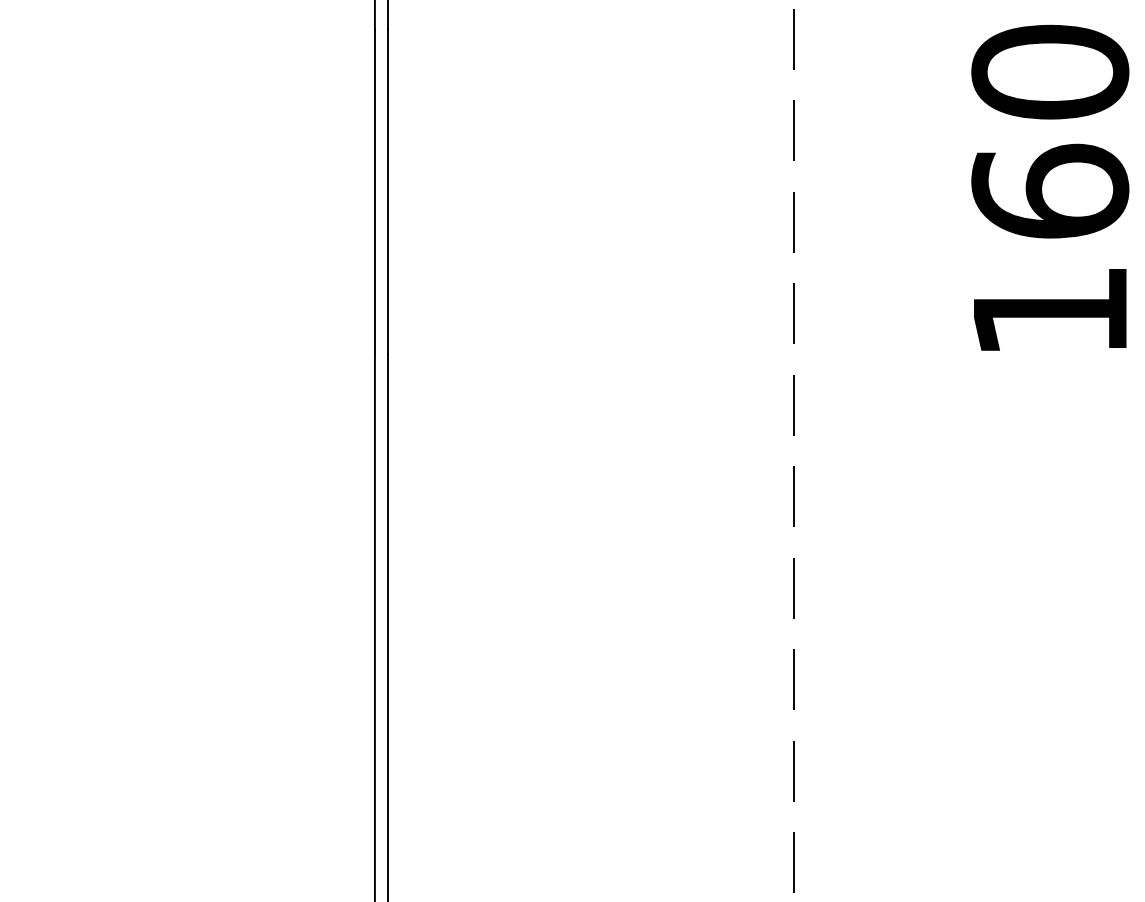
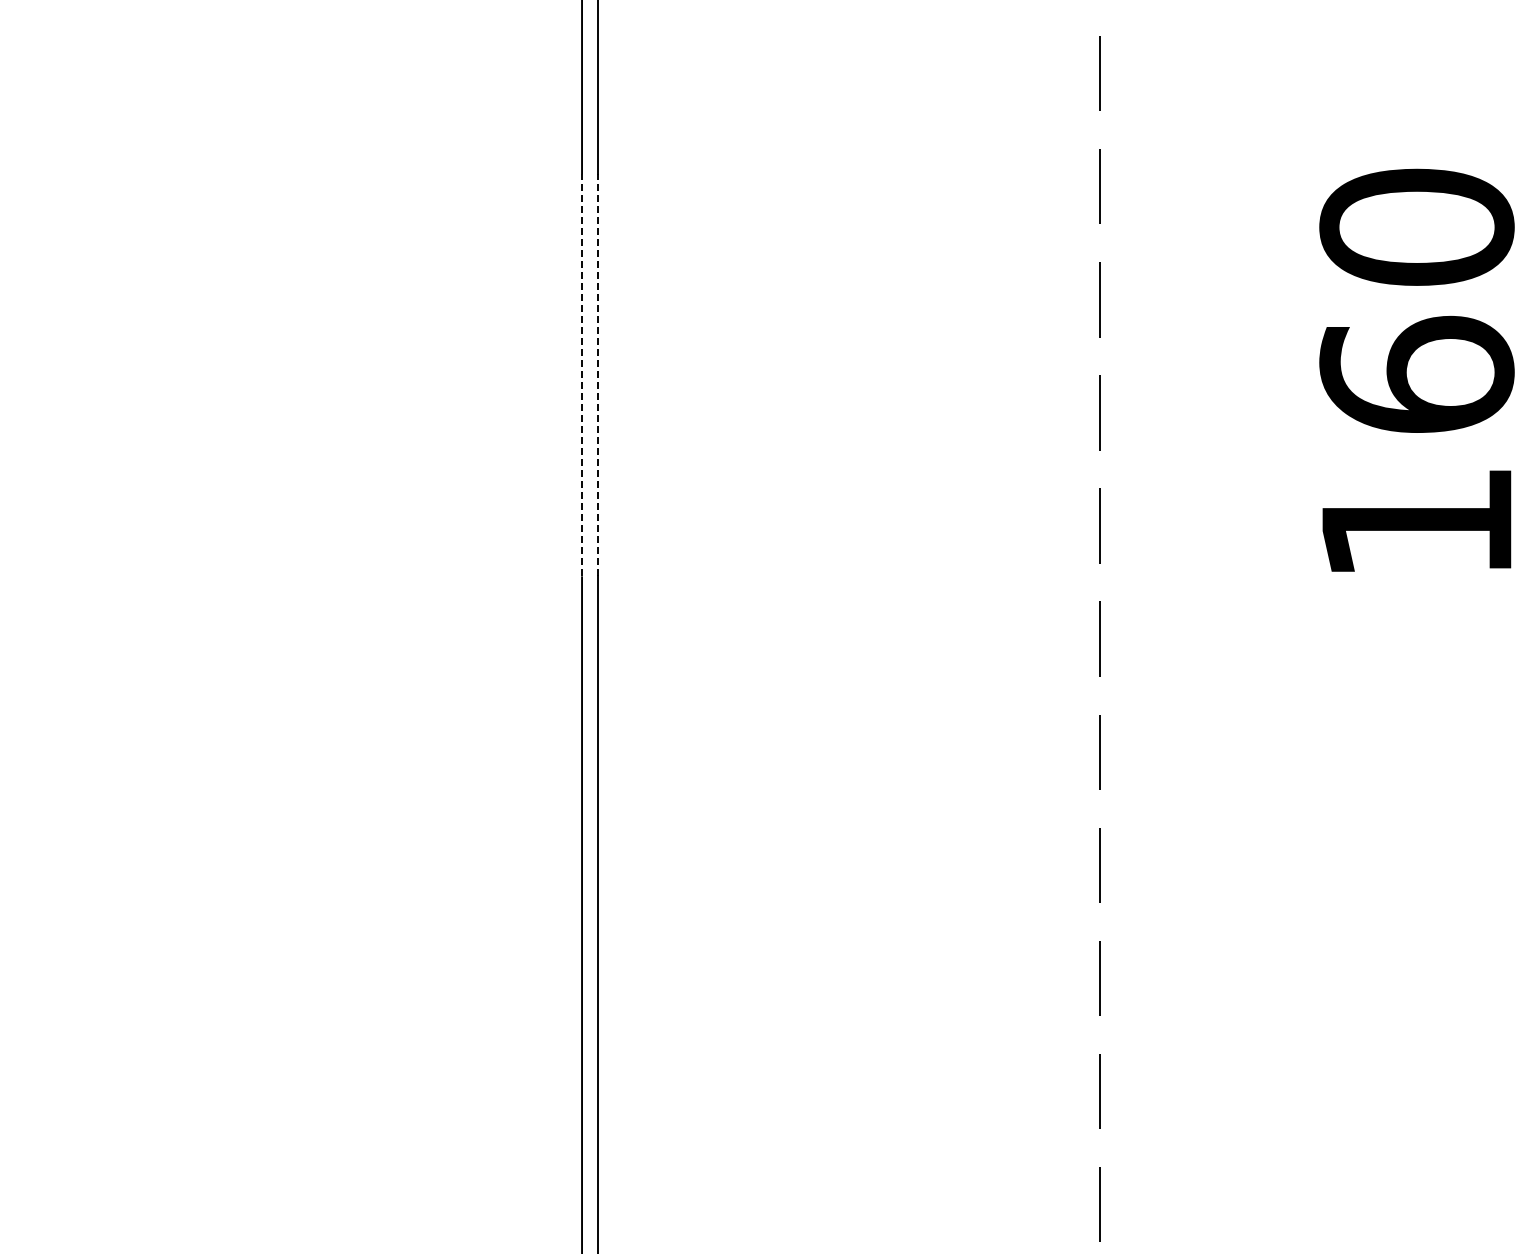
line: (375, 191) -> (582, 374), solid -> dashed
line: (387, 191) -> (597, 374), solid -> dashed

